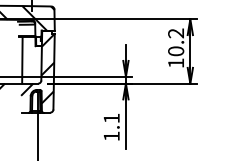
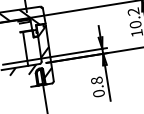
text: (111, 127) -> (97, 87), 1.1 -> 0.8

